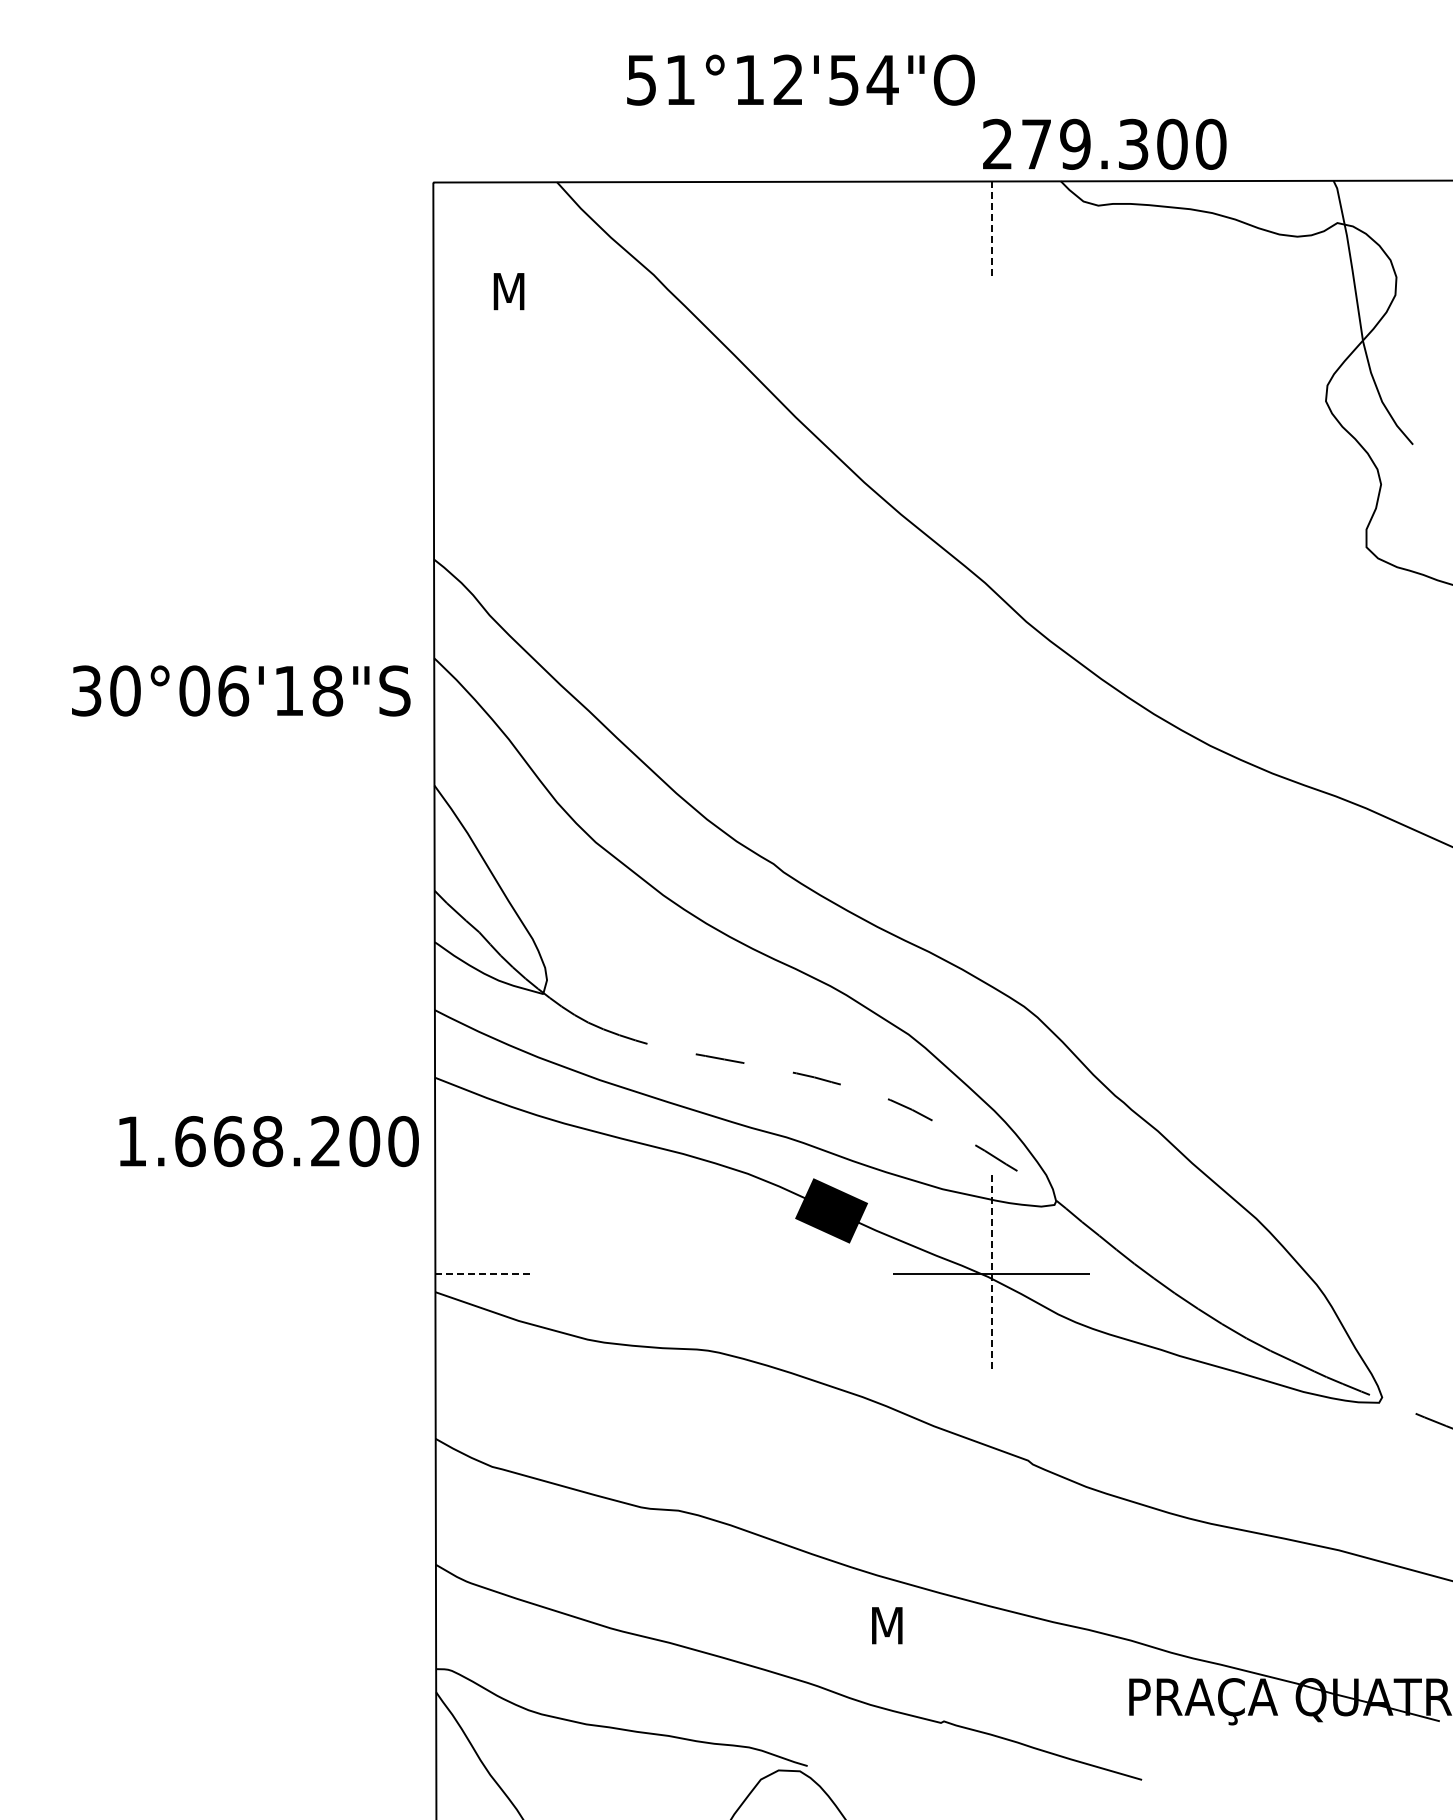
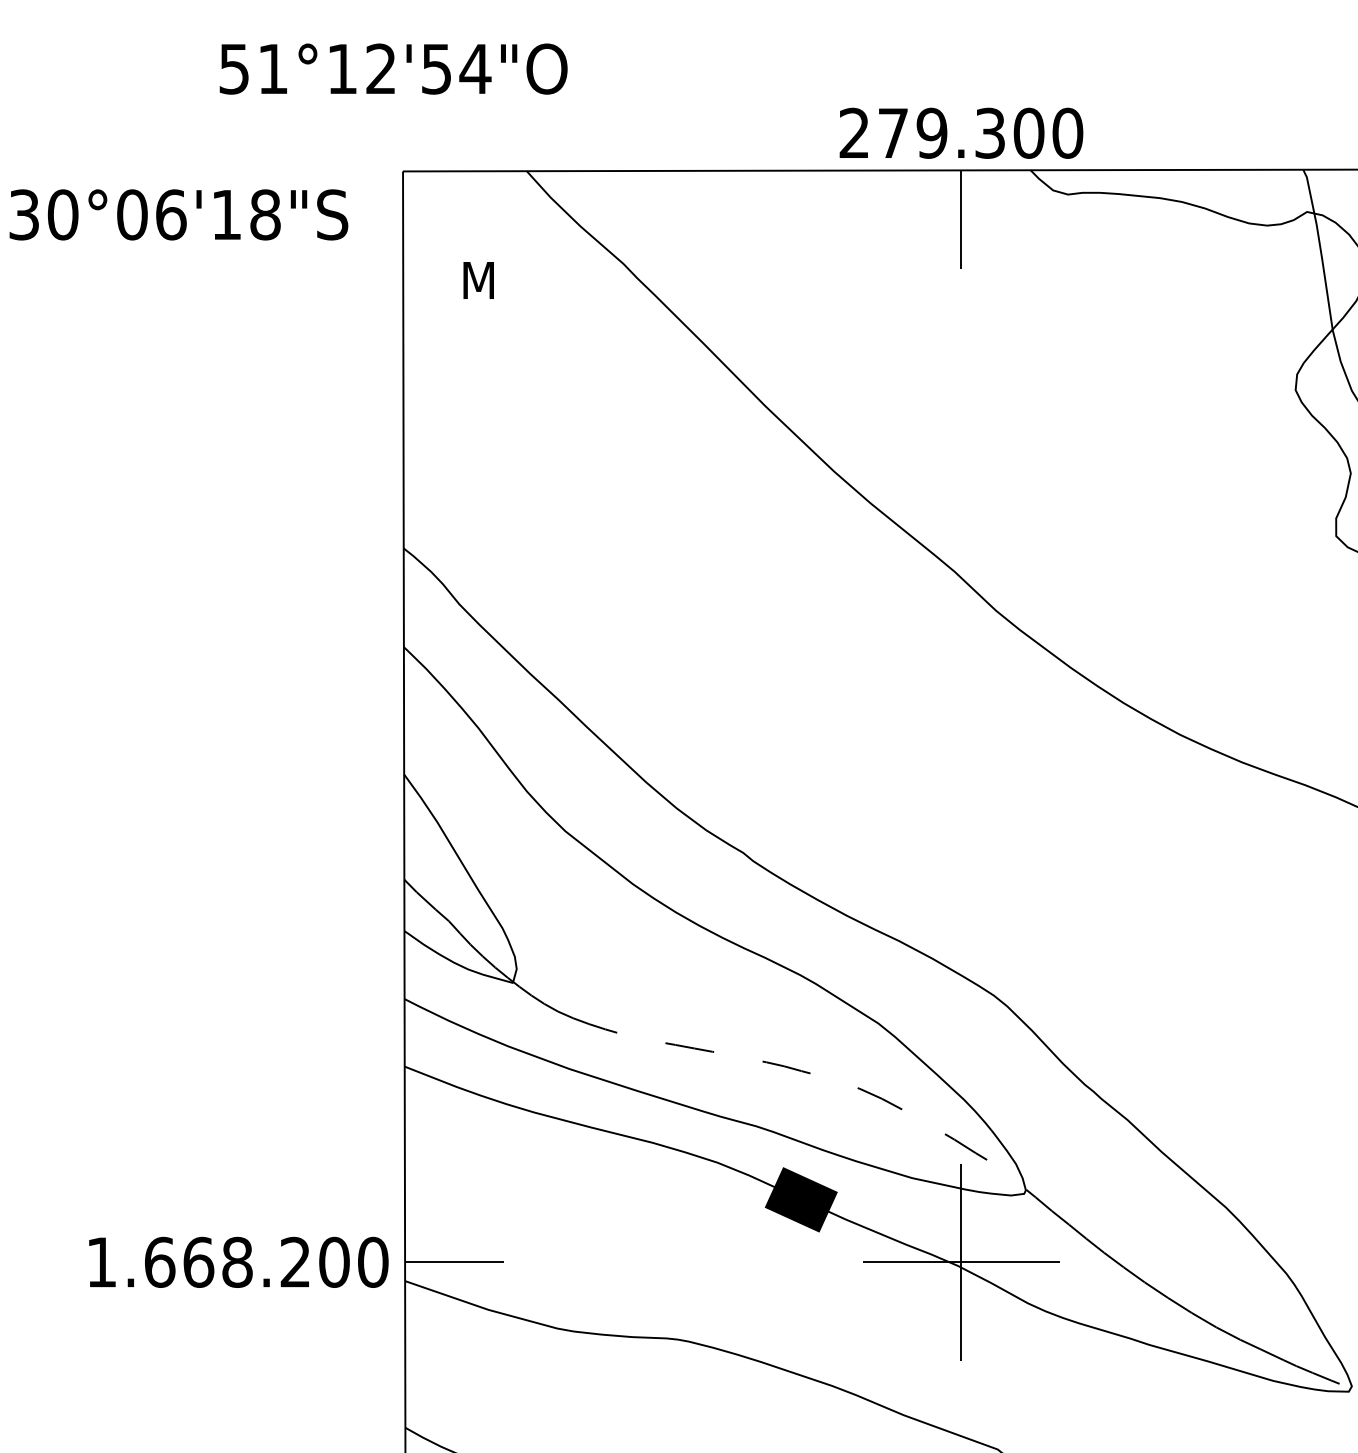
text: (800, 79) -> (393, 68), moved
text: (1104, 143) -> (961, 132), moved
line: (991, 231) -> (961, 220), dashed -> solid
text: (241, 690) -> (179, 214), moved
text: (268, 1141) -> (238, 1262), moved
line: (485, 1273) -> (455, 1262), dashed -> solid
line: (991, 1273) -> (961, 1262), dashed -> solid

